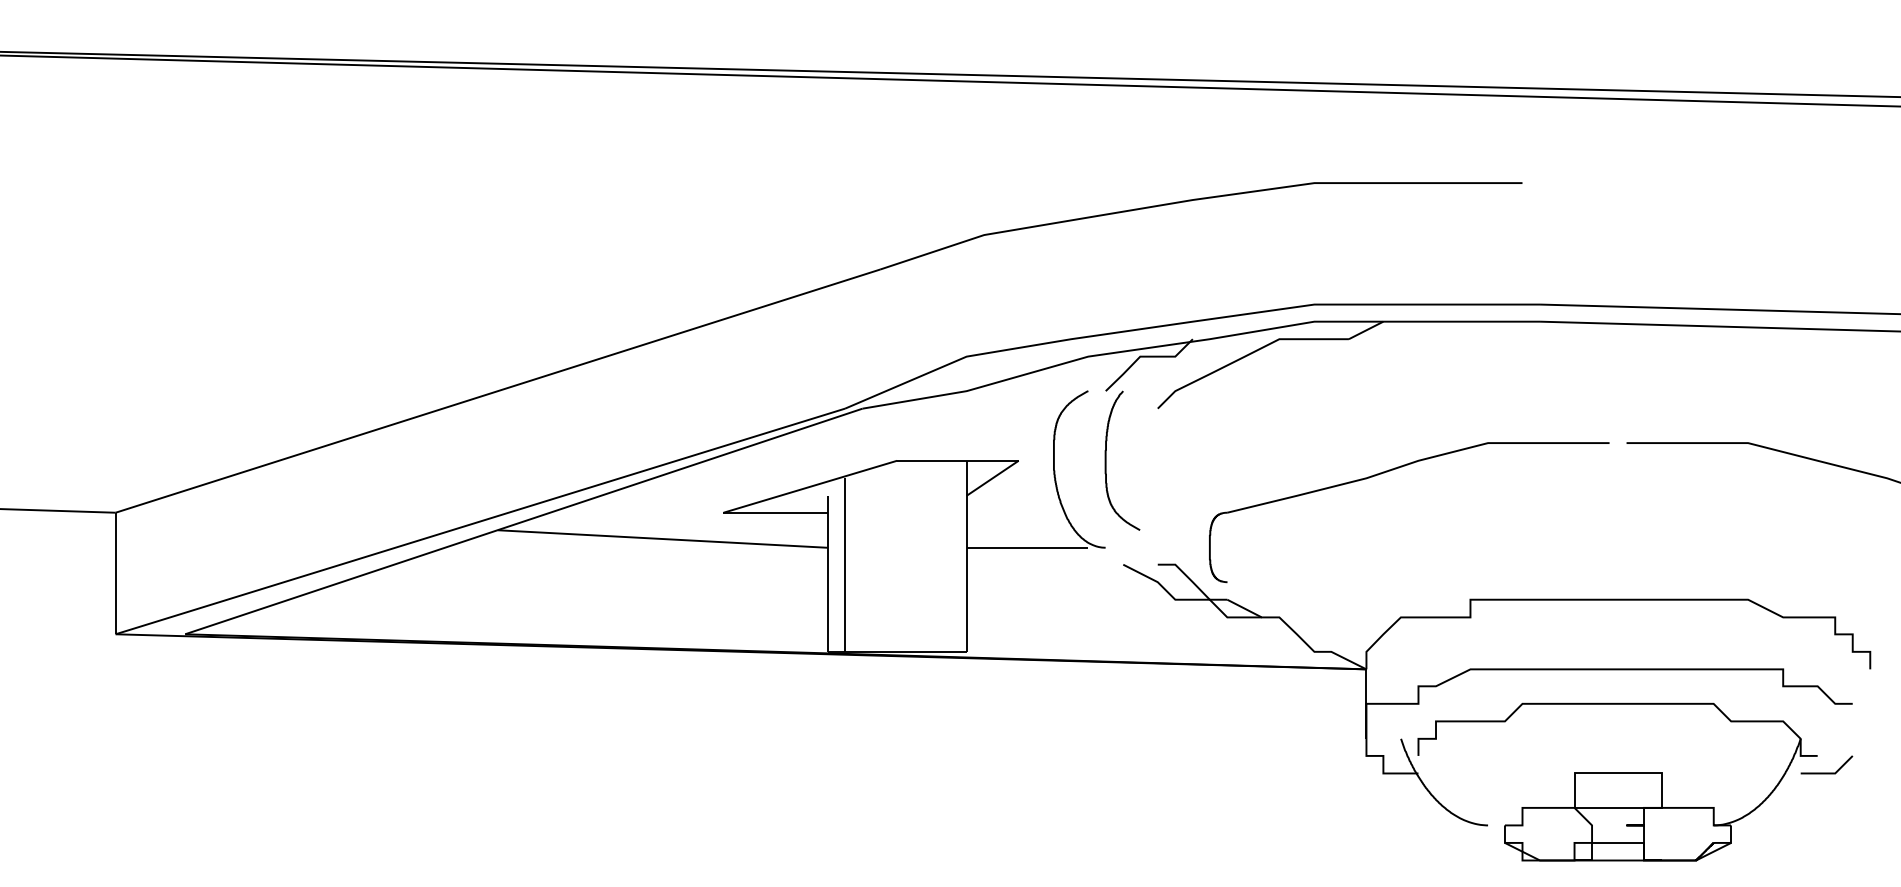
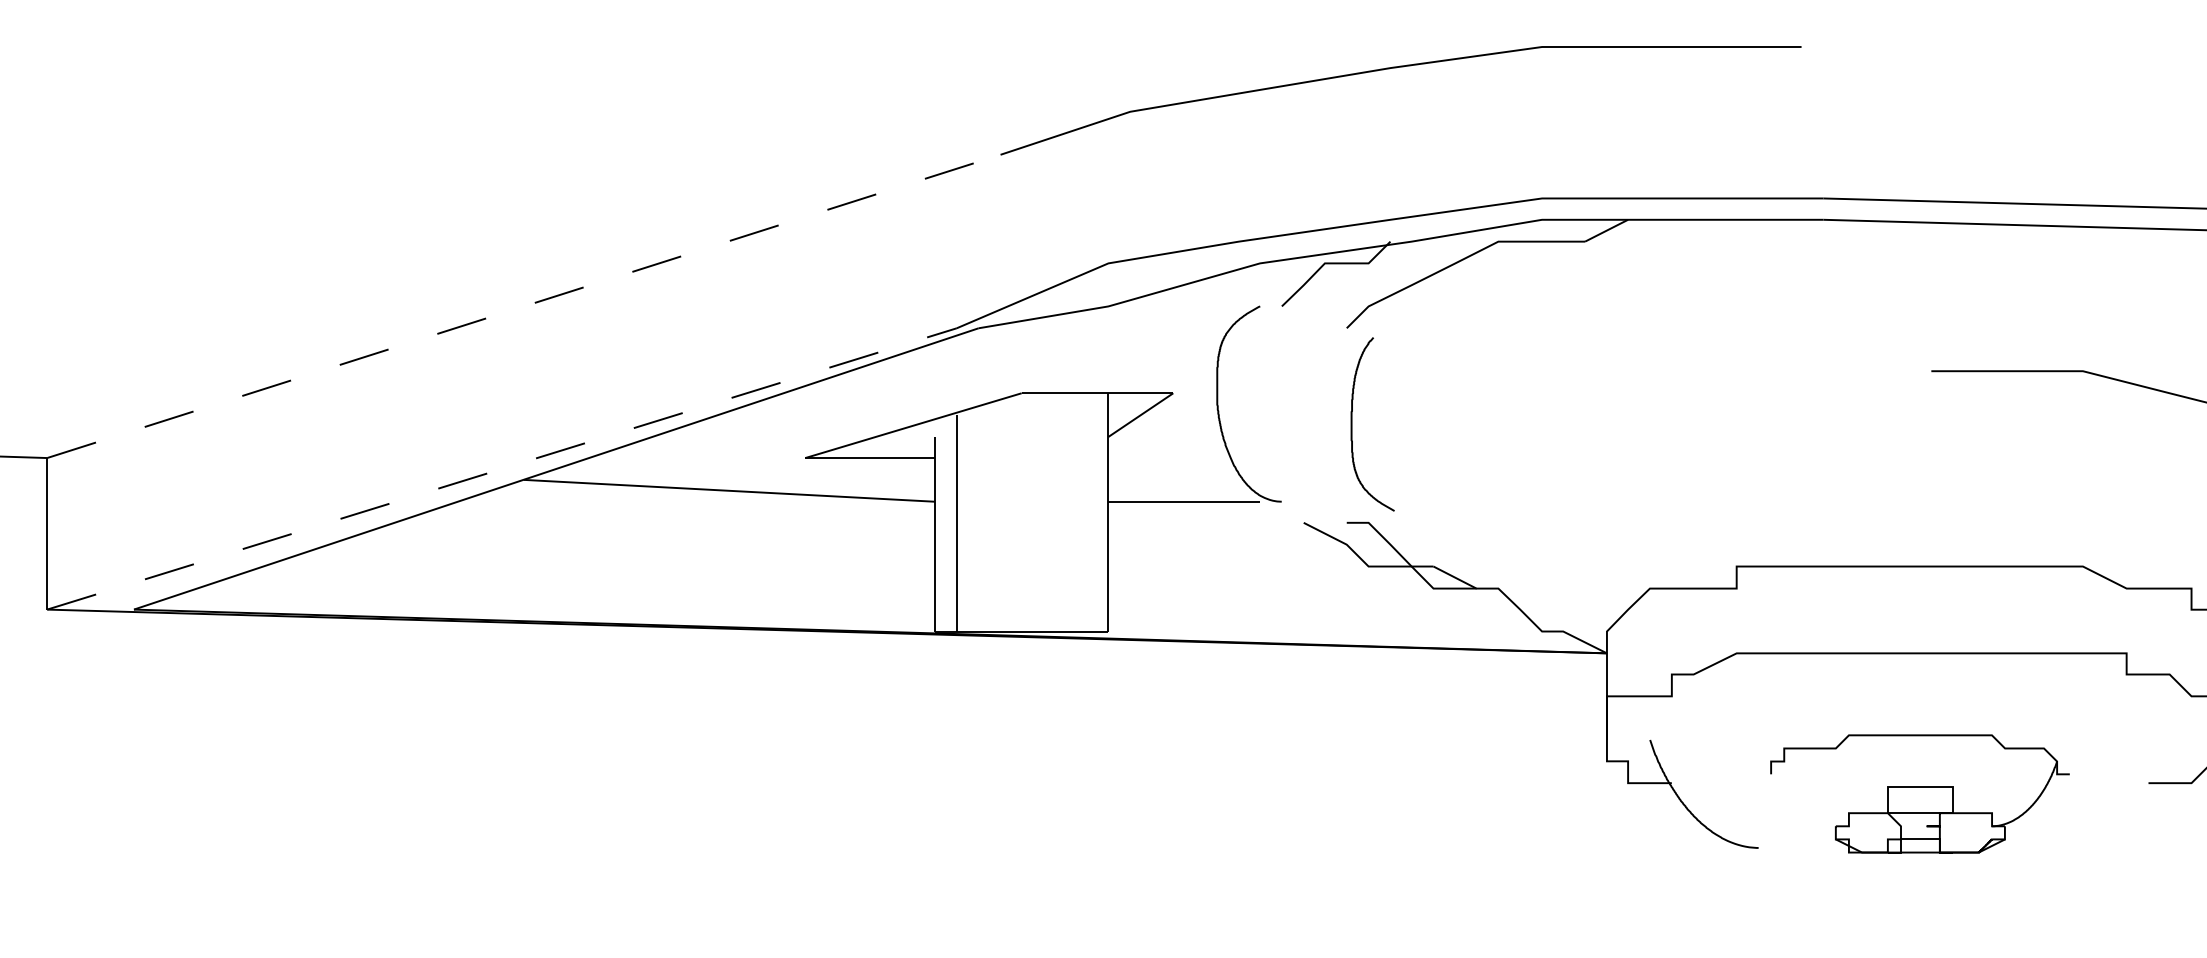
line: (498, 391) -> (524, 306), solid -> dashed
curve: (1106, 460) -> (1352, 424), moved
part: (1396, 469) -> (1644, 404), removed
line: (480, 521) -> (502, 468), solid -> dashed
part: (1617, 781) -> (1920, 793), size x0.6

